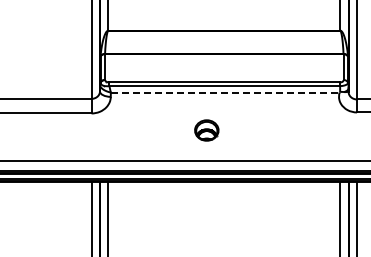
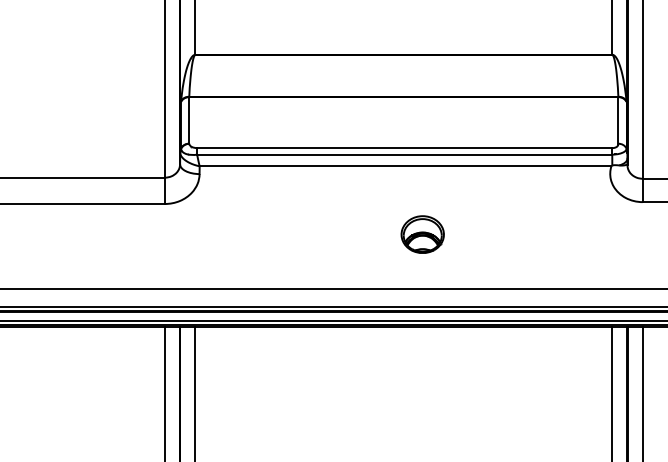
line: (225, 92) -> (405, 166), dashed -> solid
part: (206, 130) -> (422, 234), moved

